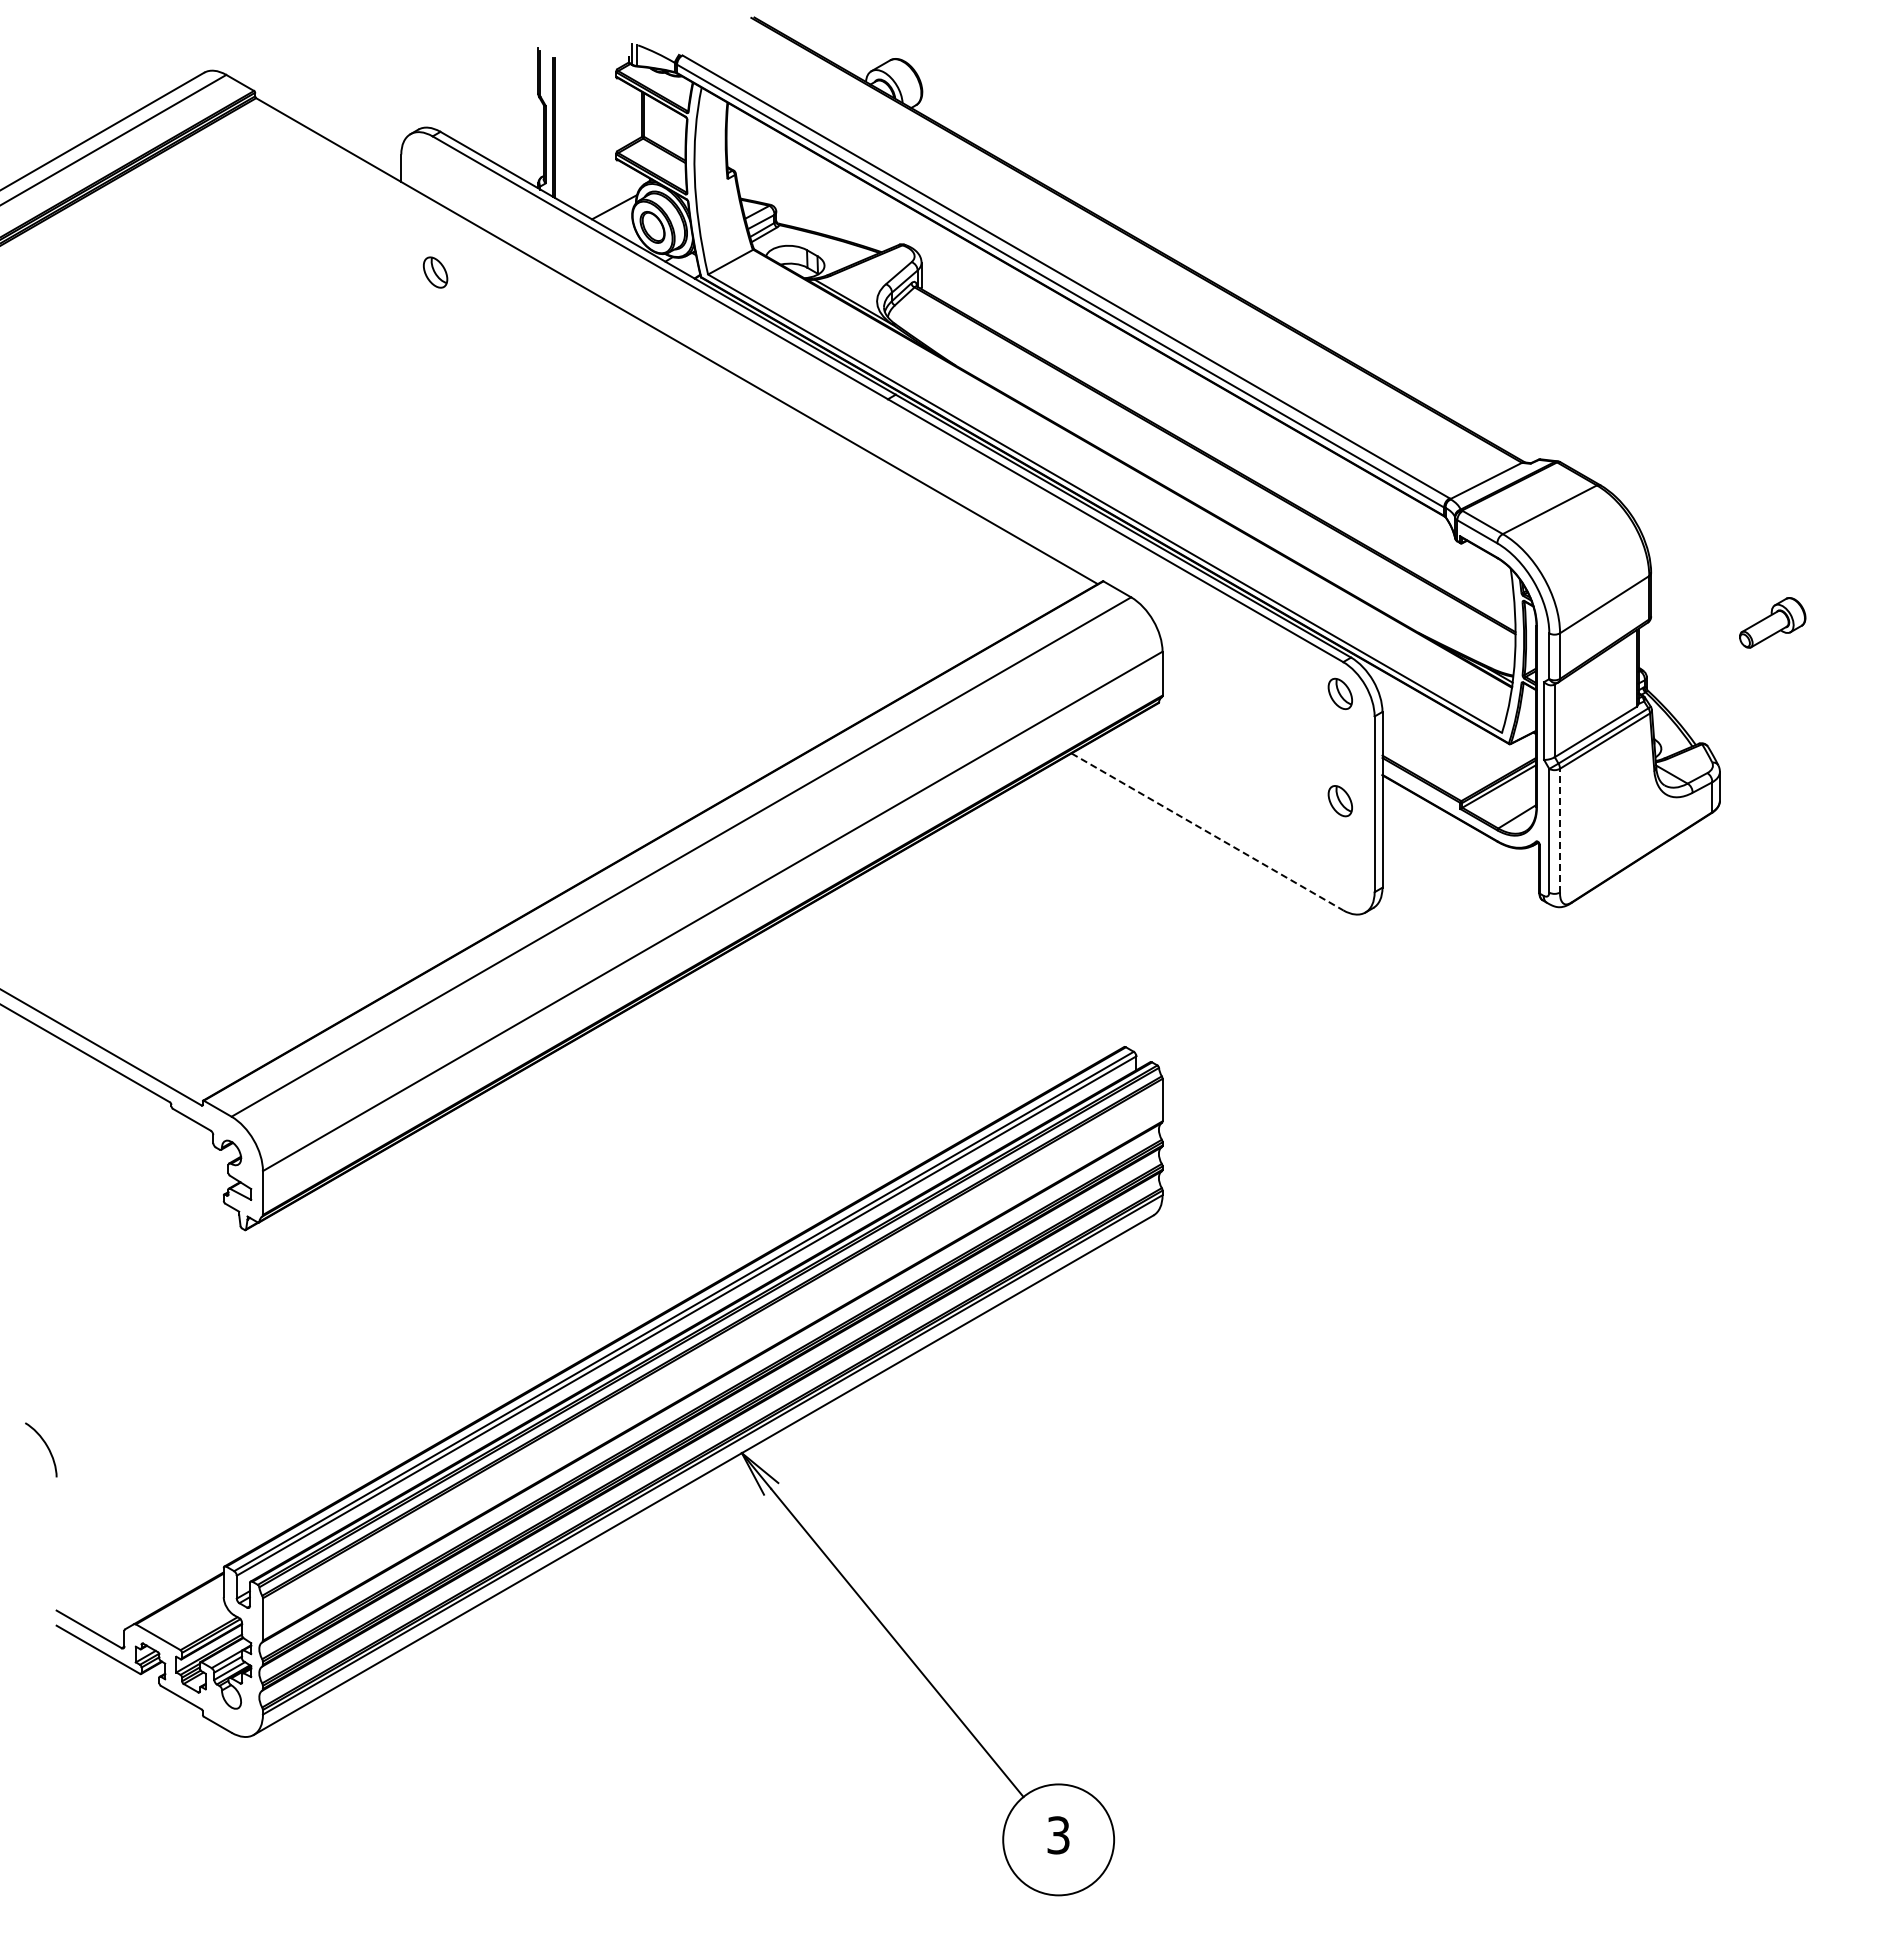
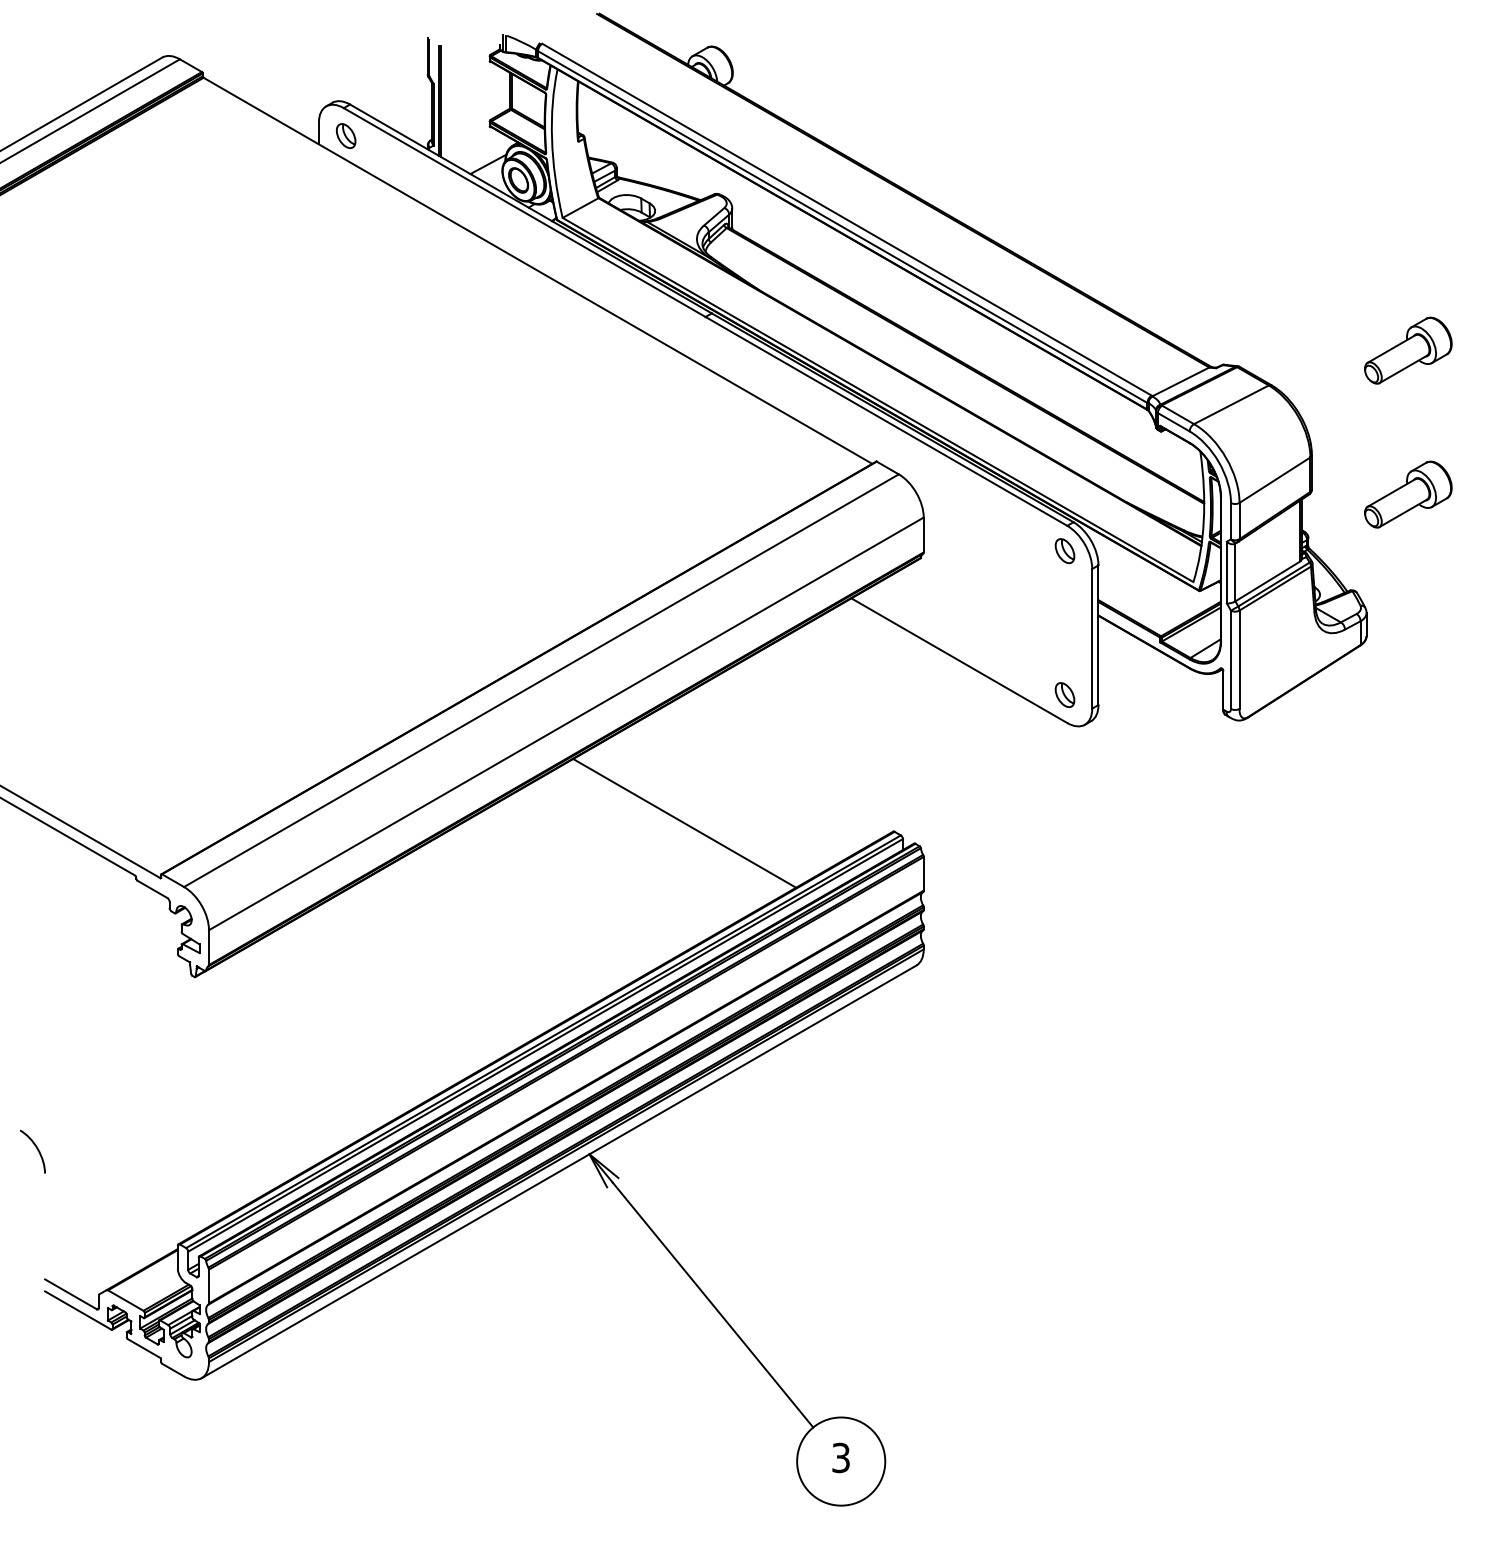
part: (435, 272) -> (346, 136), moved
part: (1772, 441) -> (1408, 350), added
part: (1772, 622) -> (1408, 494), size x1.67
part: (1339, 801) -> (1064, 695), moved
line: (1560, 830) -> (1239, 659), dashed -> solid
line: (1207, 831) -> (959, 660), dashed -> solid
line: (861, 1036) -> (684, 823), added

